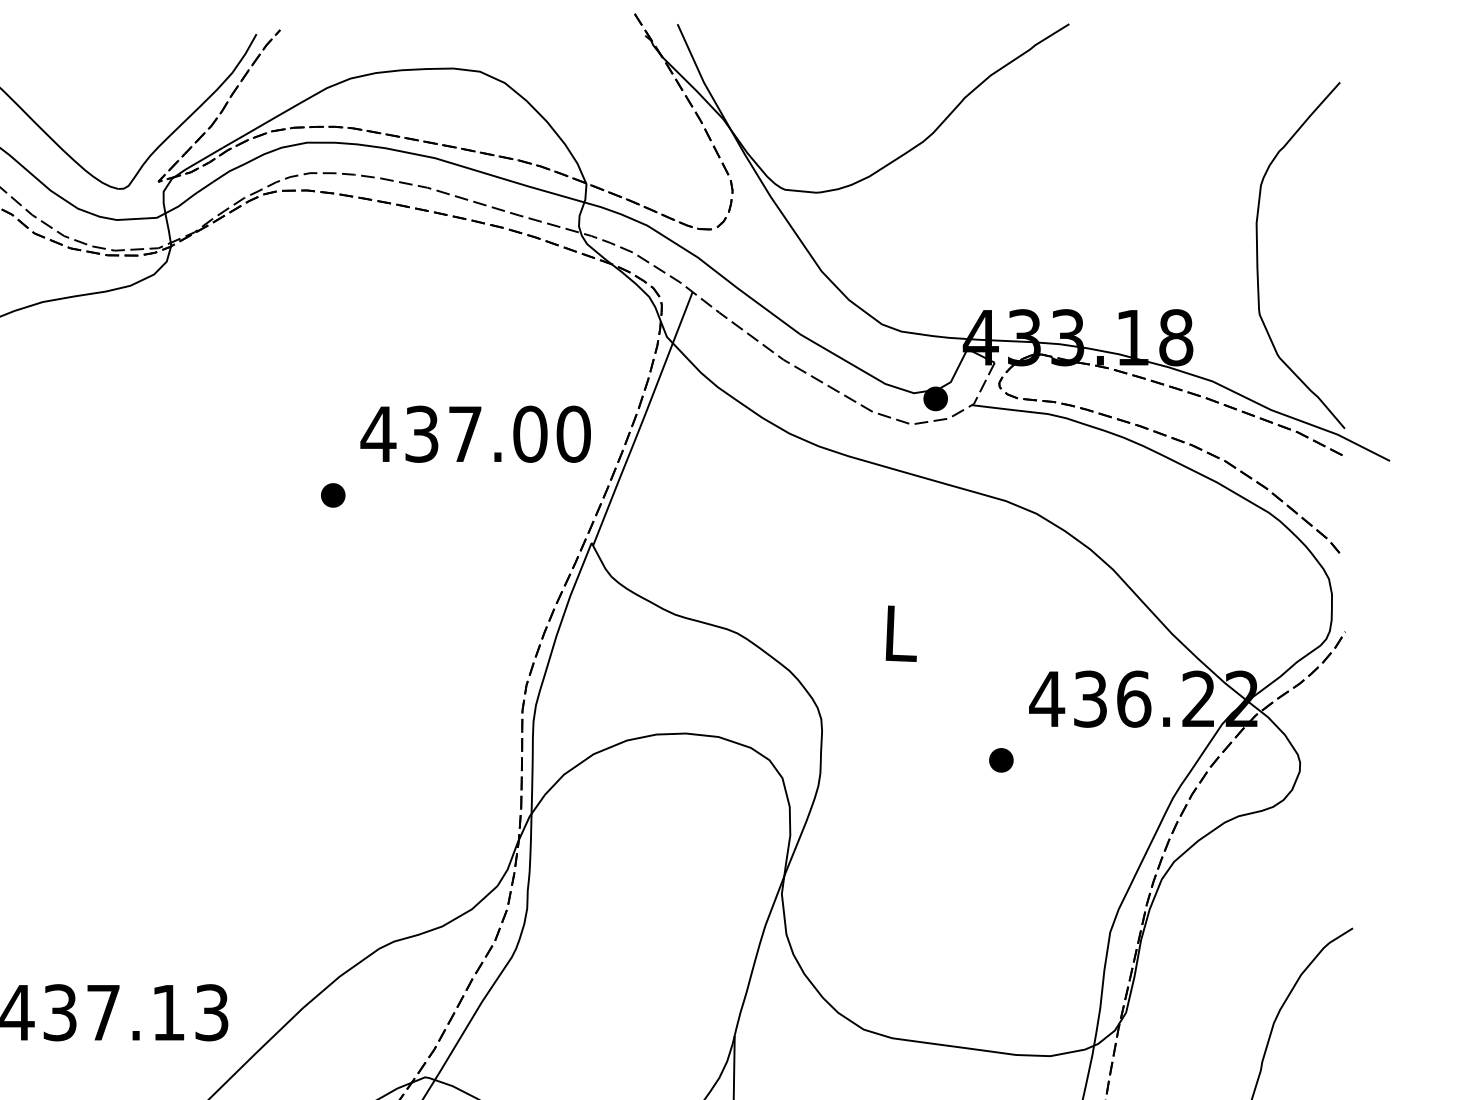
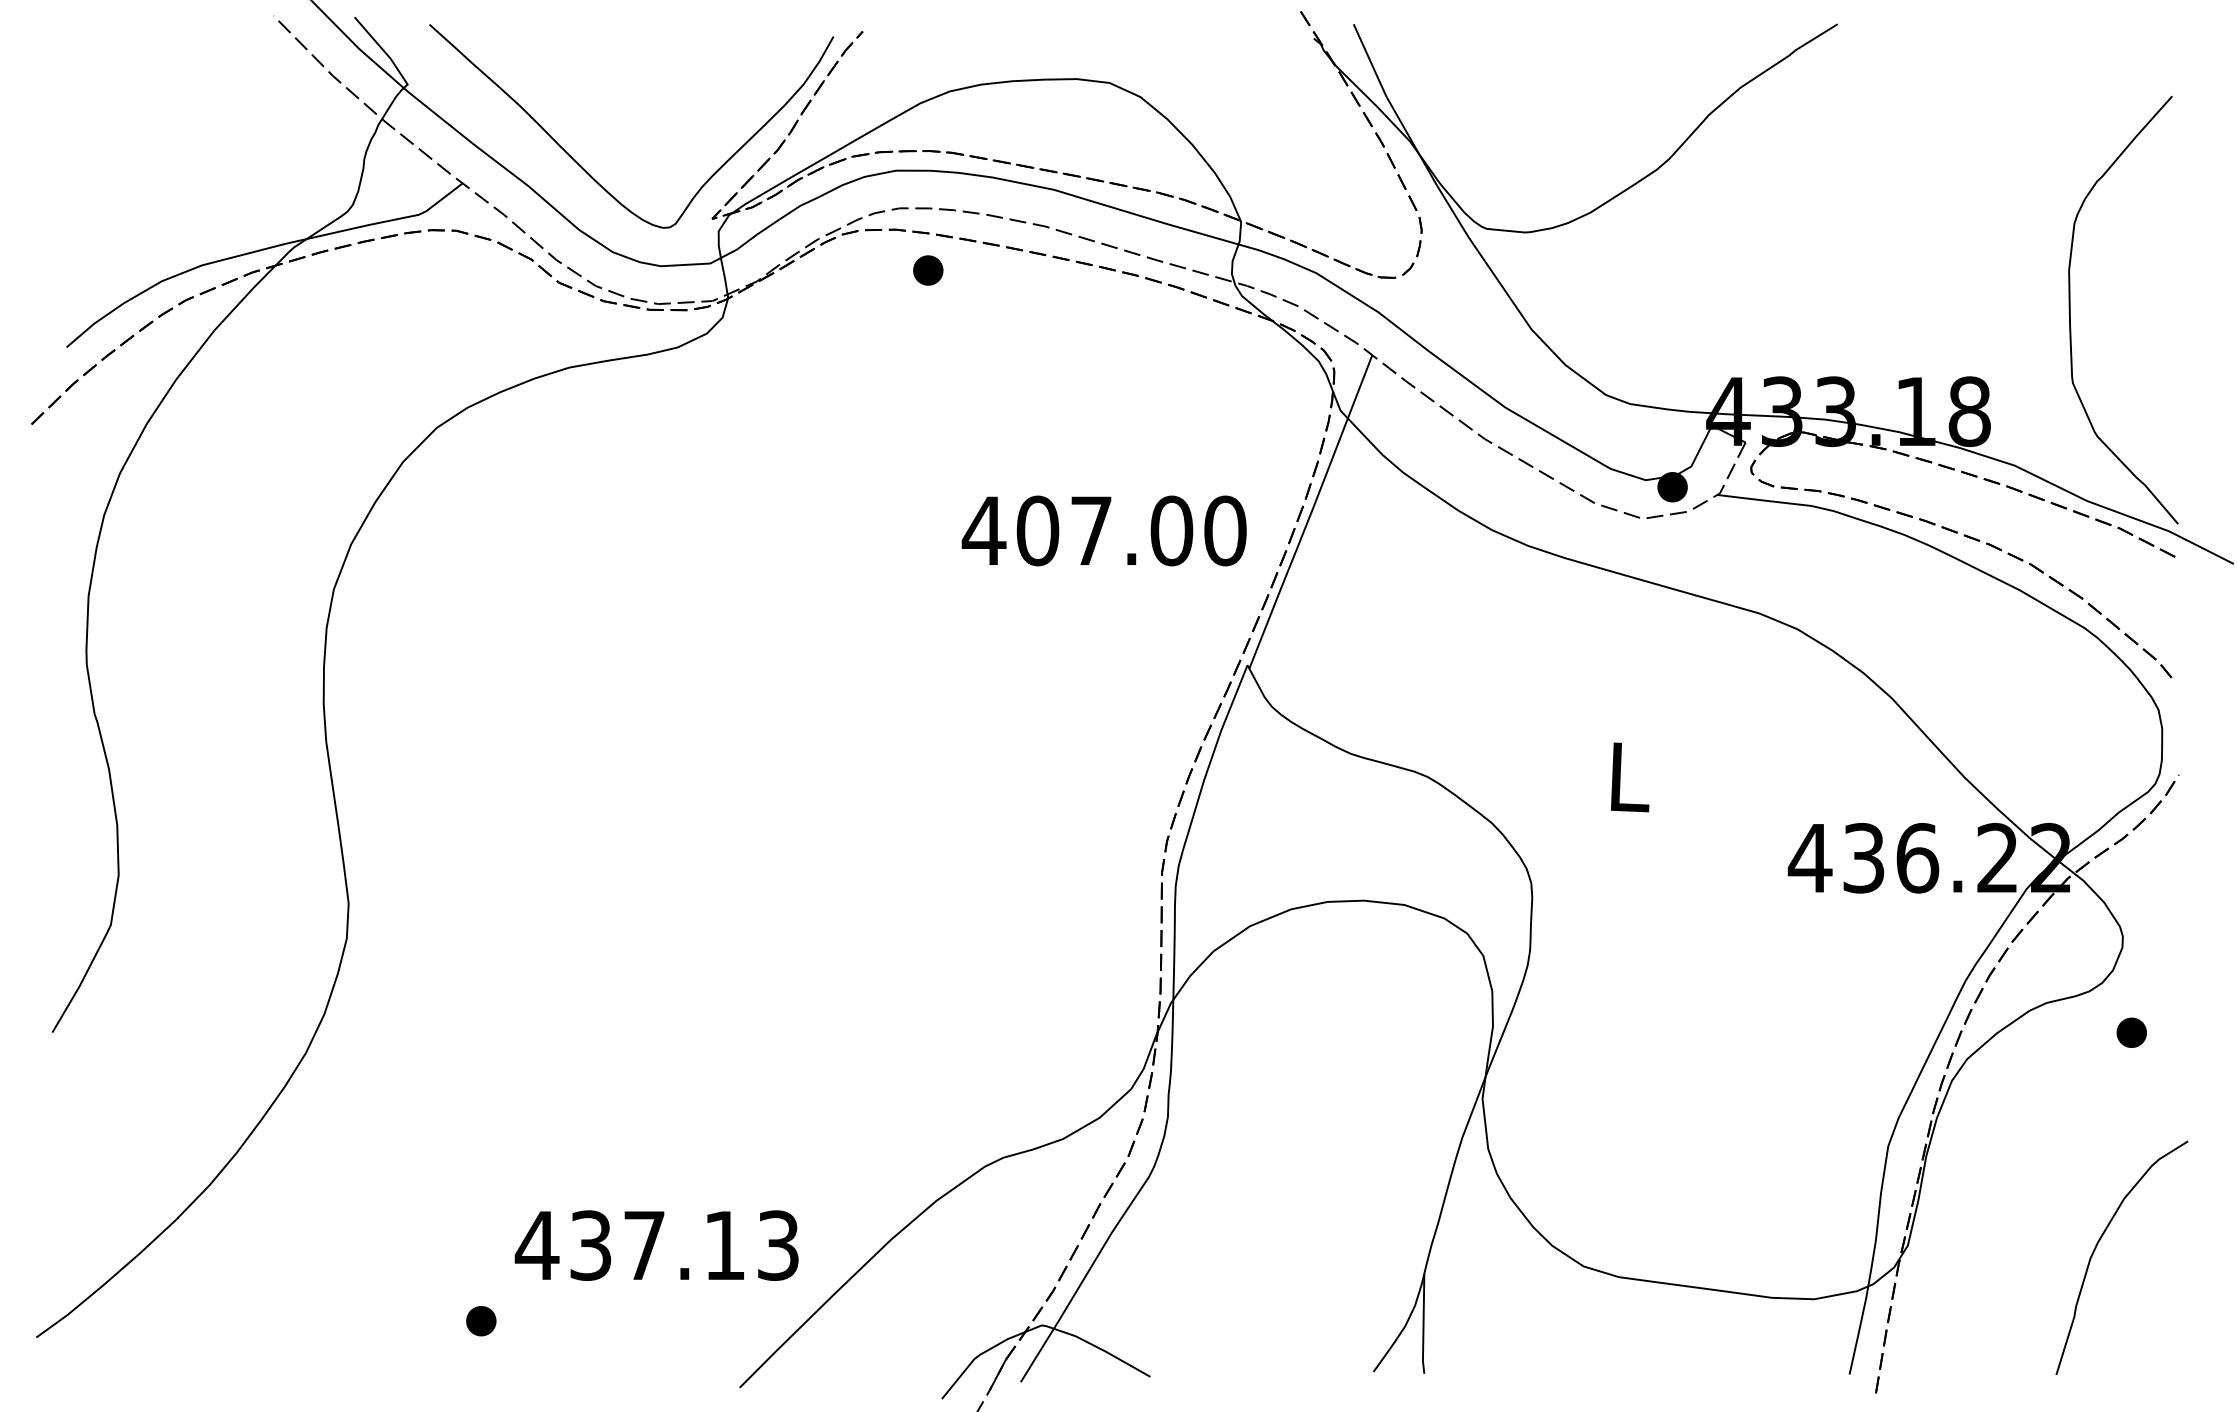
text: (421, 433) -> (1037, 530), 437.00 -> 407.00
part: (333, 495) -> (928, 270), moved
part: (1001, 760) -> (2131, 1032), moved

